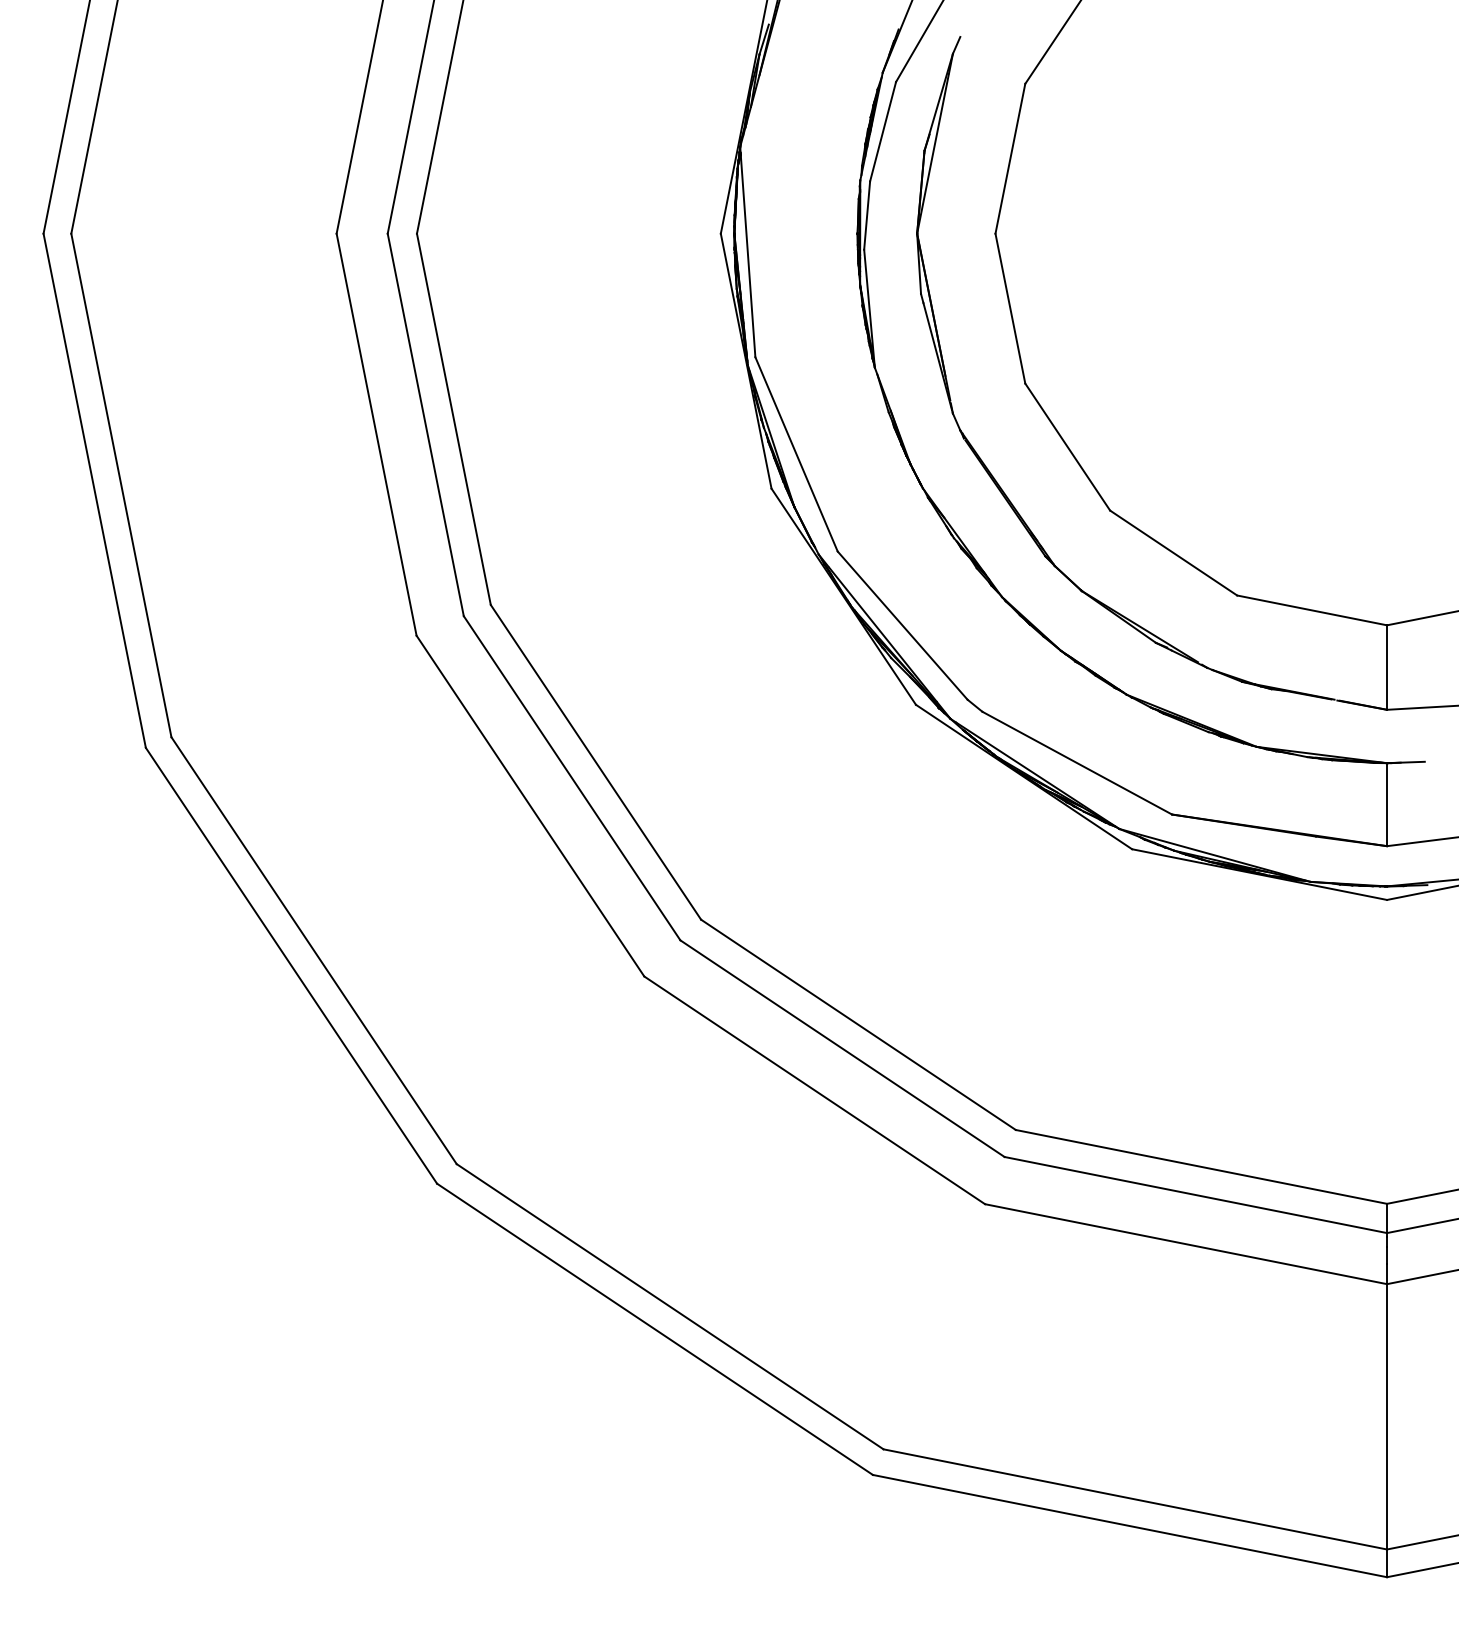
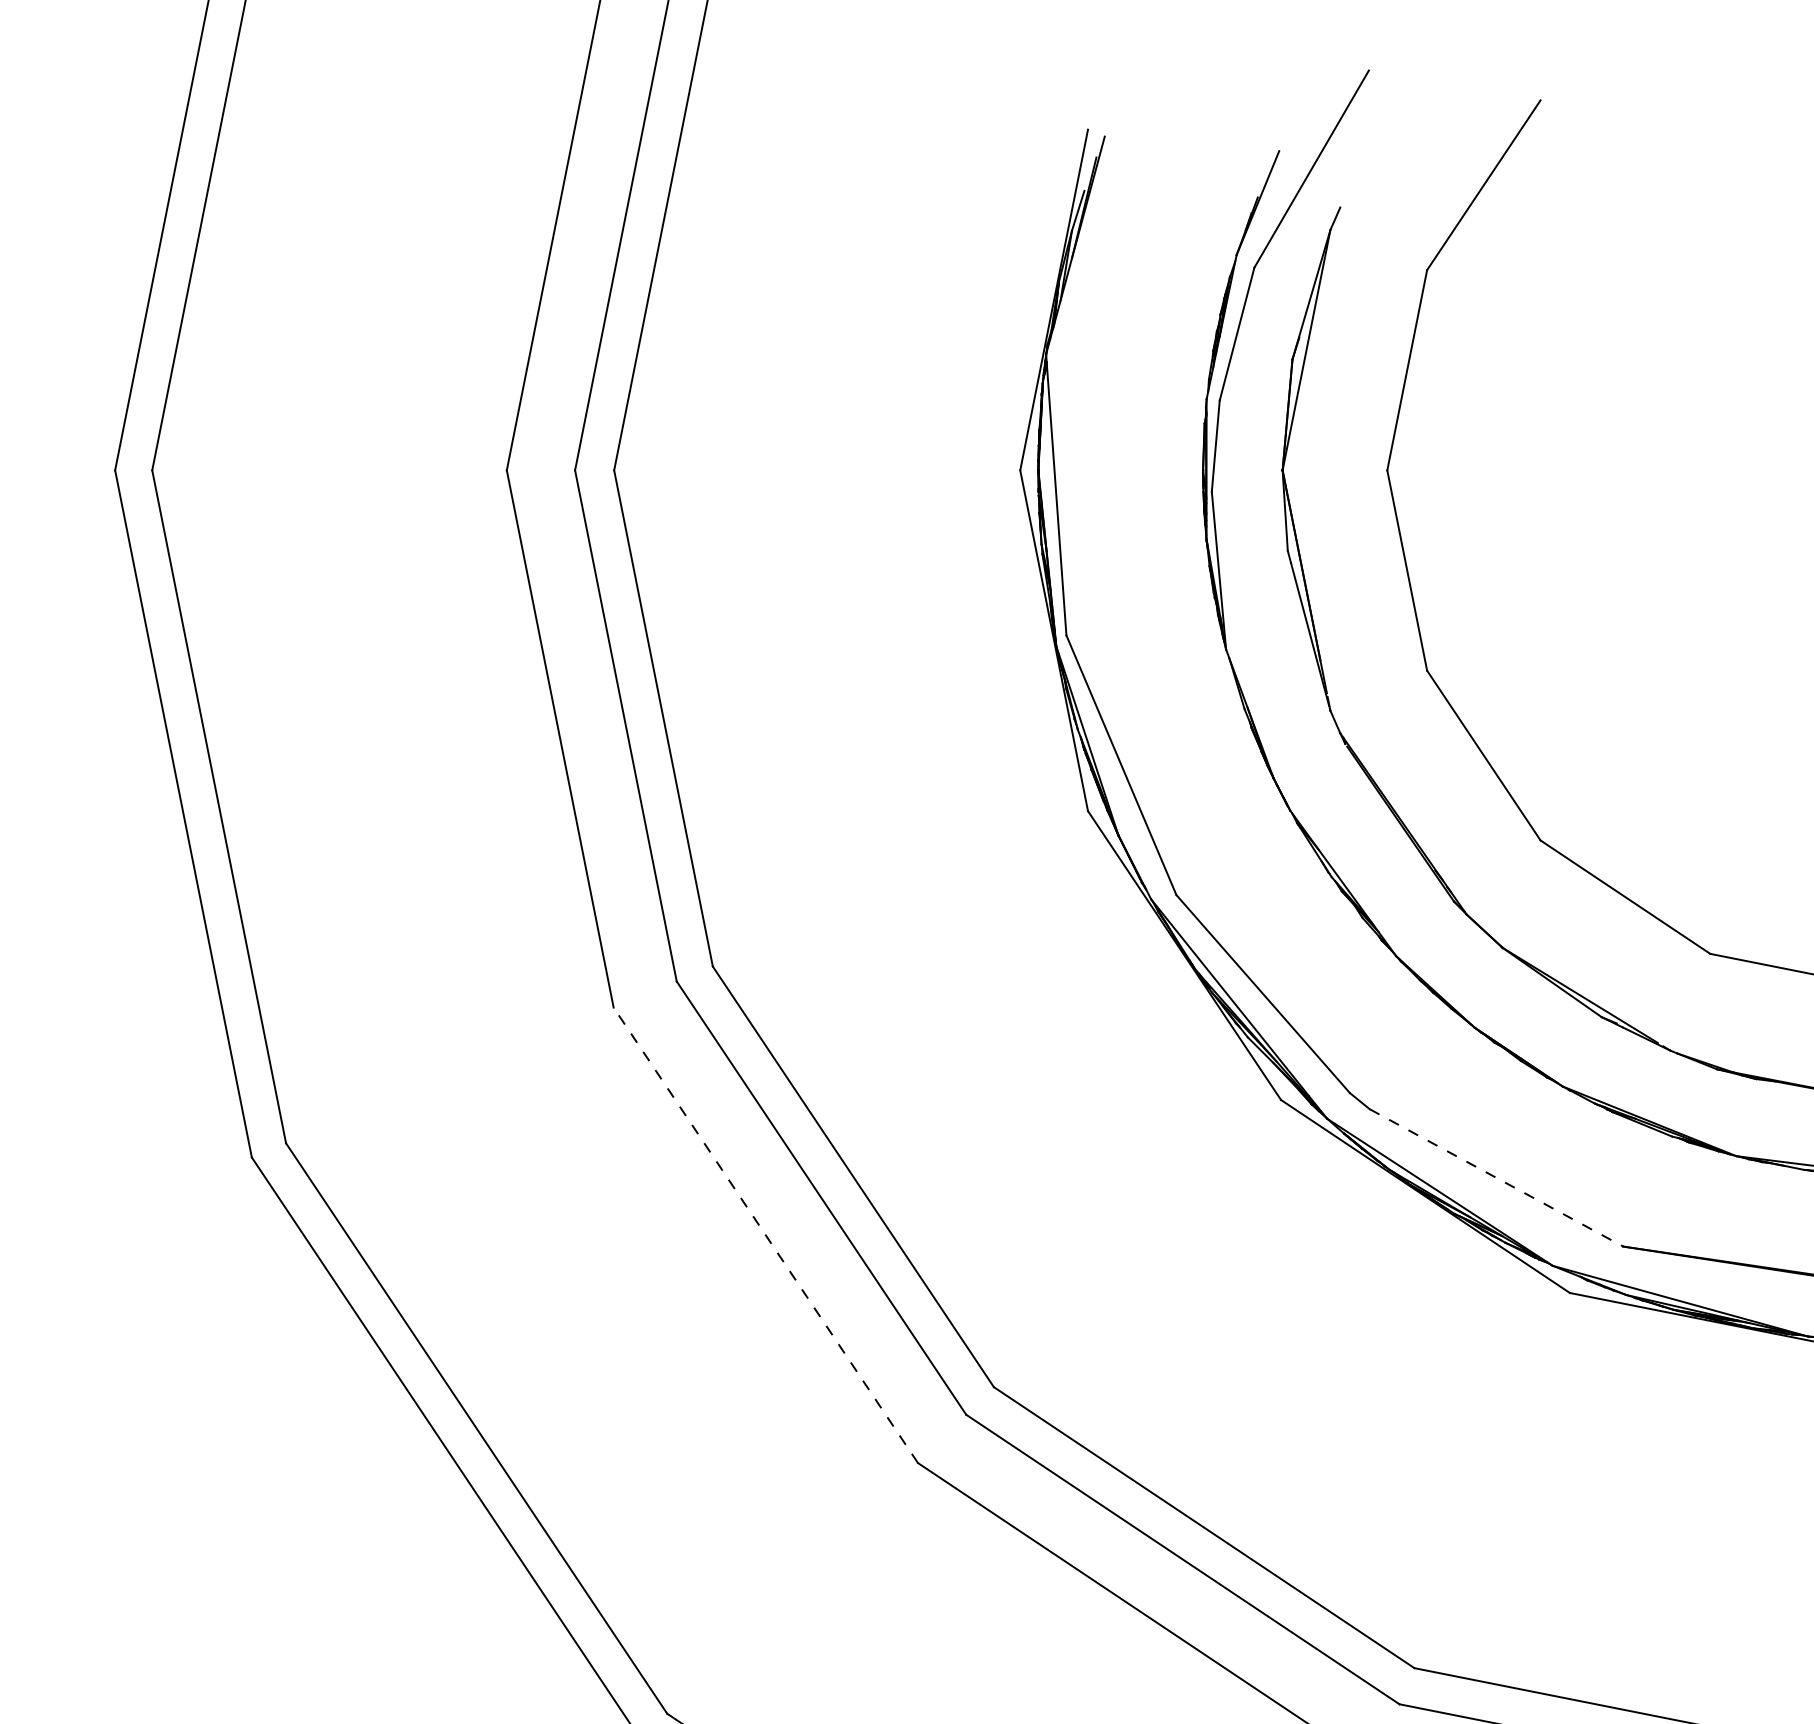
line: (1077, 763) -> (1496, 1178), solid -> dashed
line: (530, 806) -> (765, 1235), solid -> dashed

